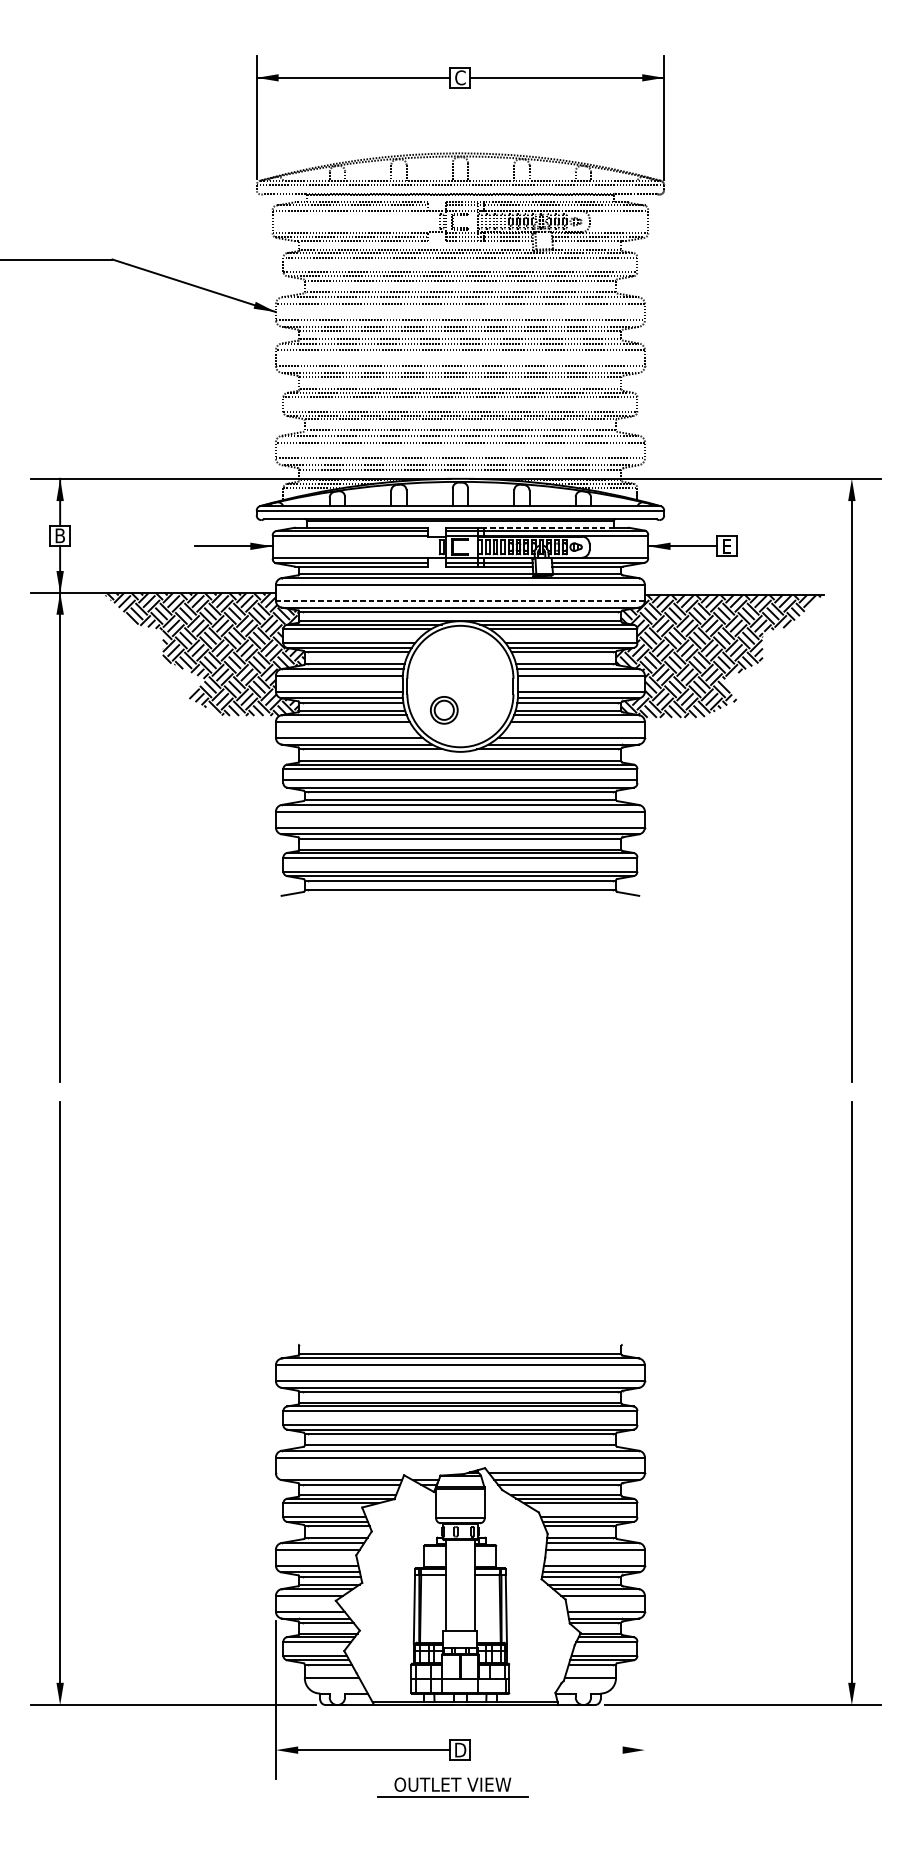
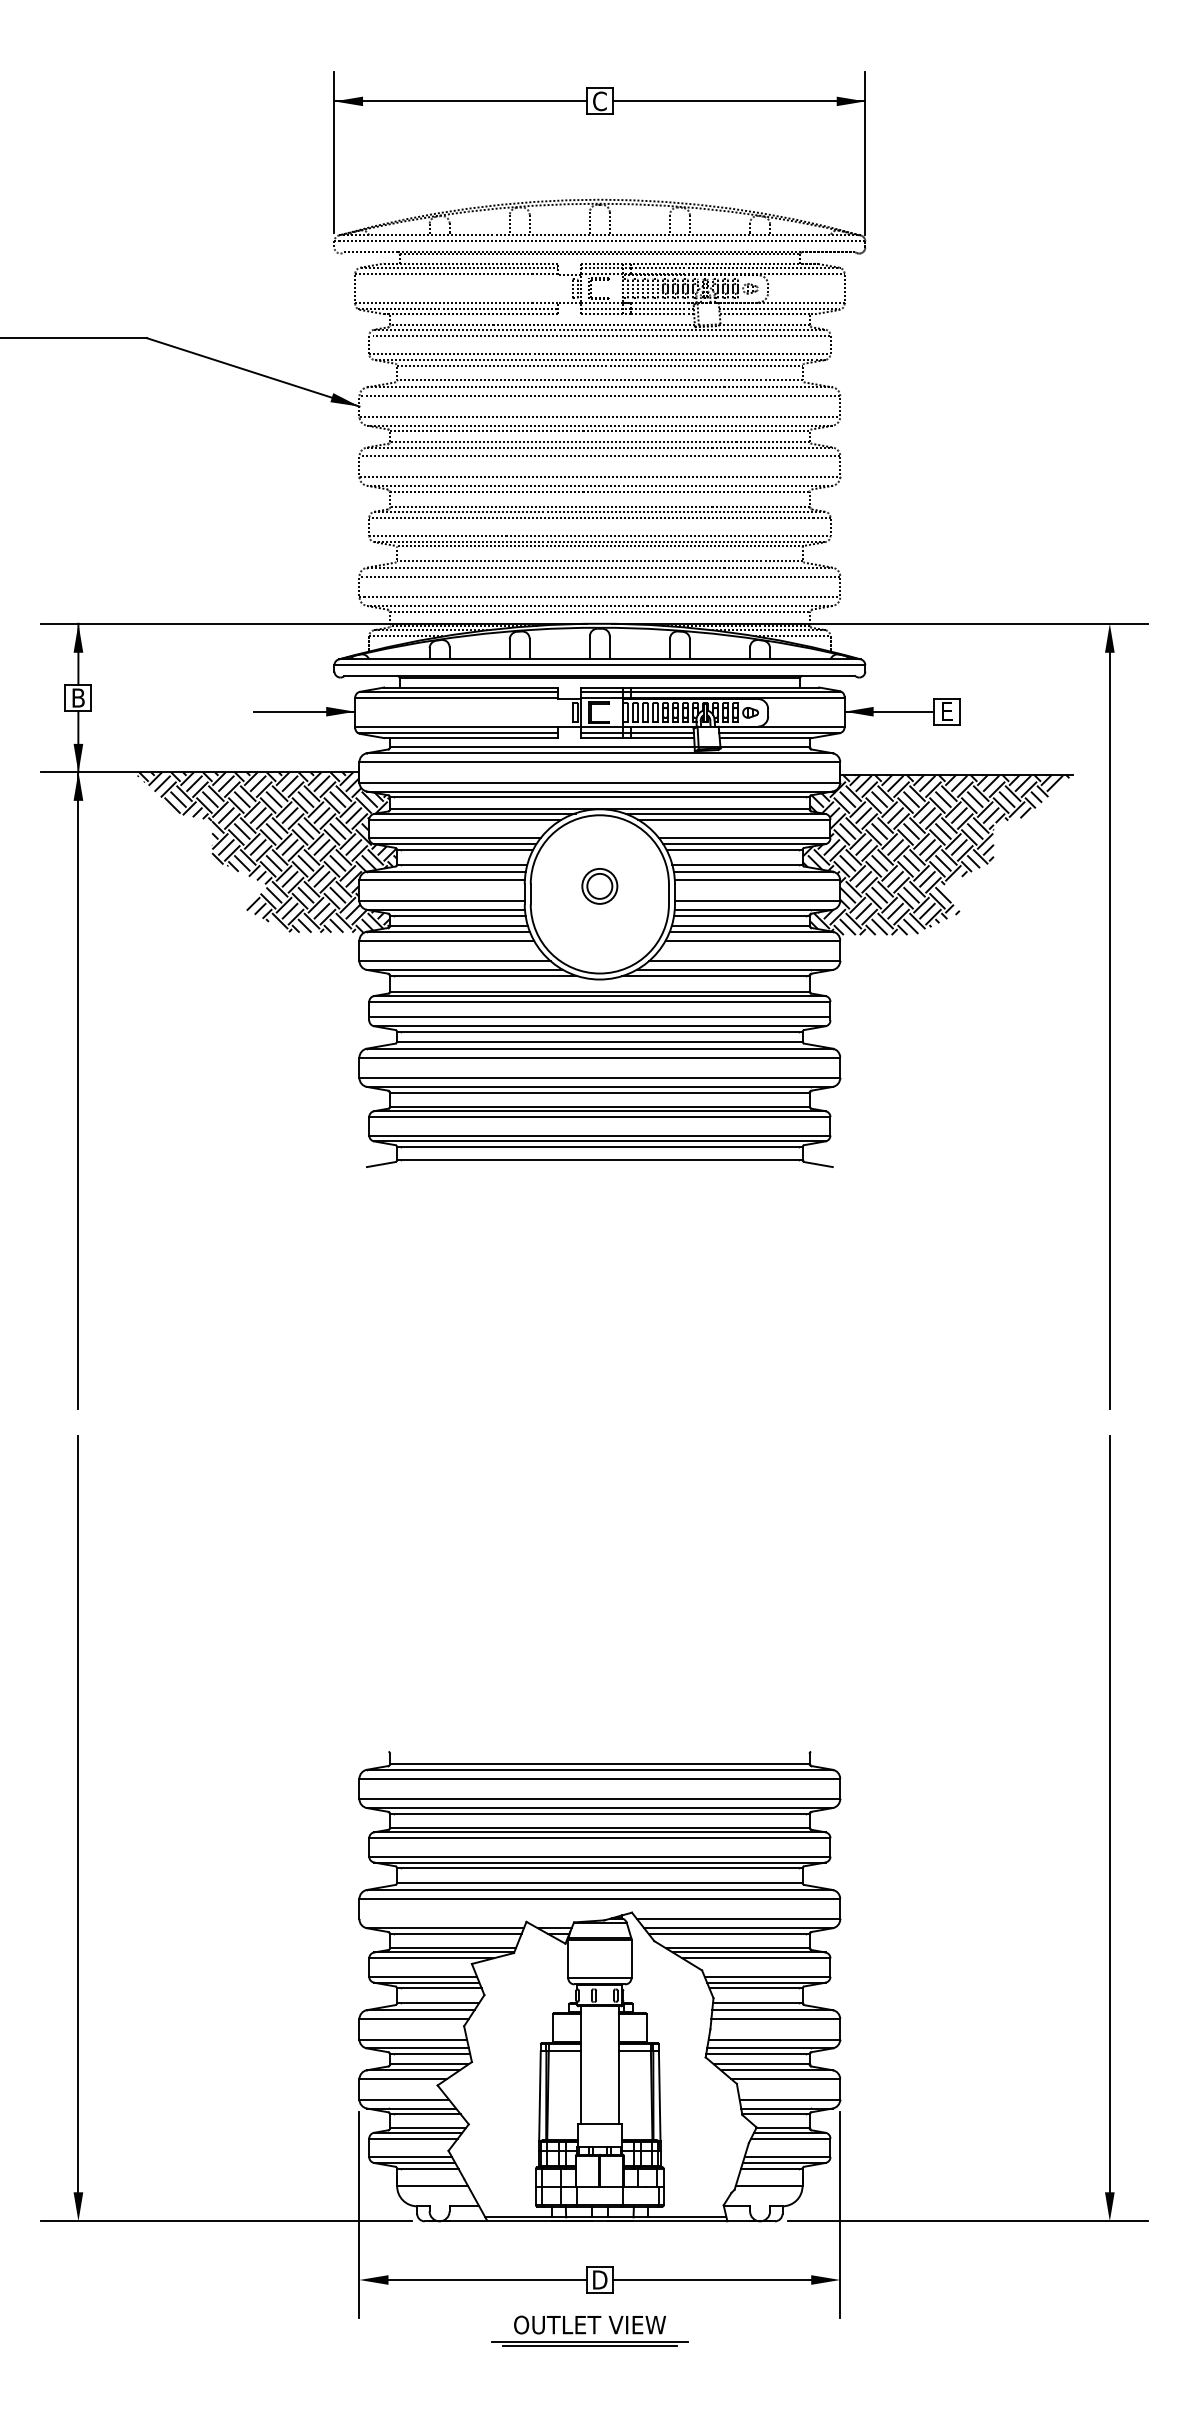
line: (549, 527) -> (715, 687), dashed -> solid
line: (460, 600) -> (600, 782), dashed -> solid
part: (444, 710) -> (599, 886), moved
line: (645, 1699) -> (840, 2214), added
line: (546, 1750) -> (711, 2280), added
line: (452, 1801) -> (589, 2346), added

